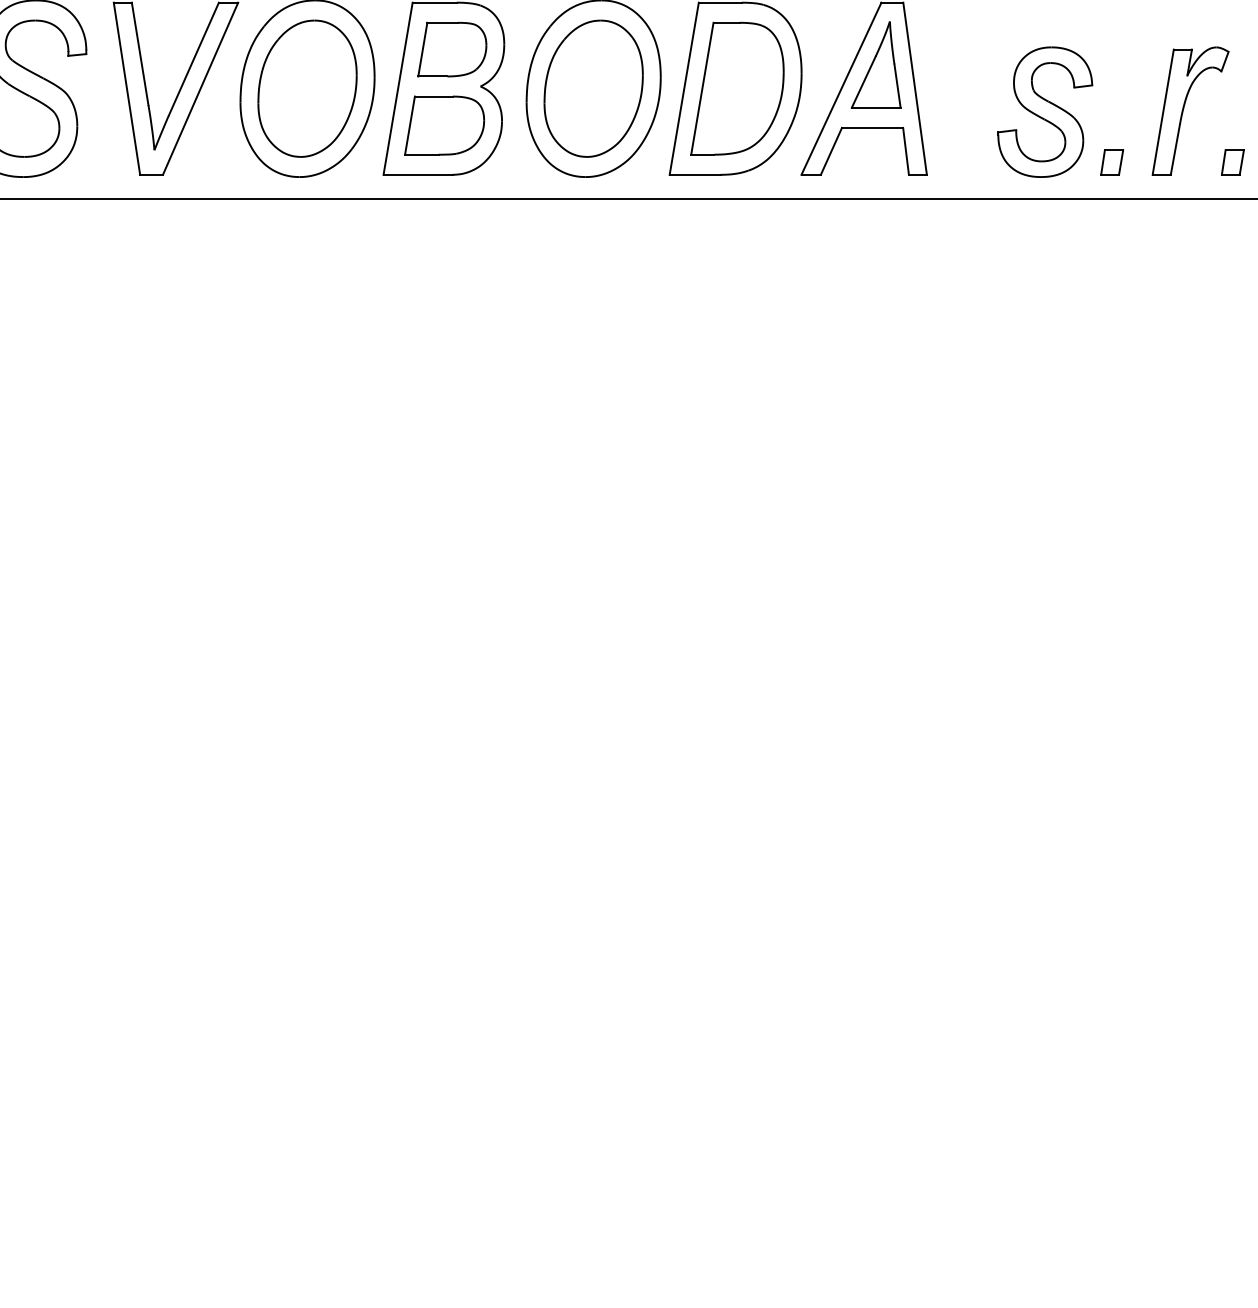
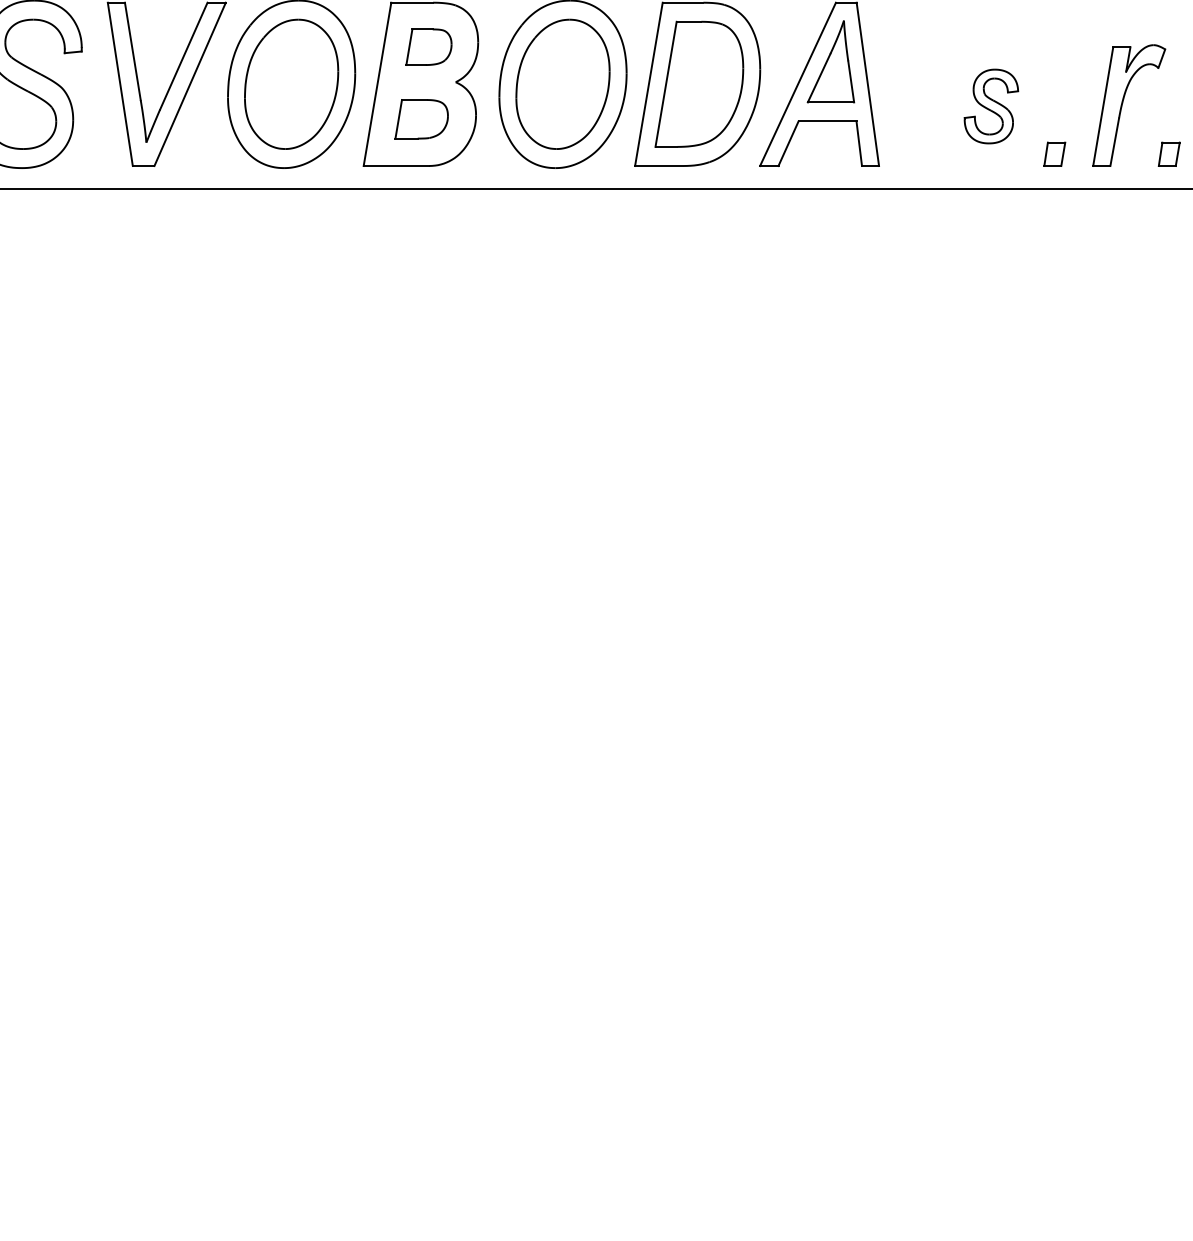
part: (452, 49) -> (429, 47), size x0.7
part: (1045, 111) -> (991, 105), size x0.6
part: (444, 125) -> (421, 119), size x0.7

